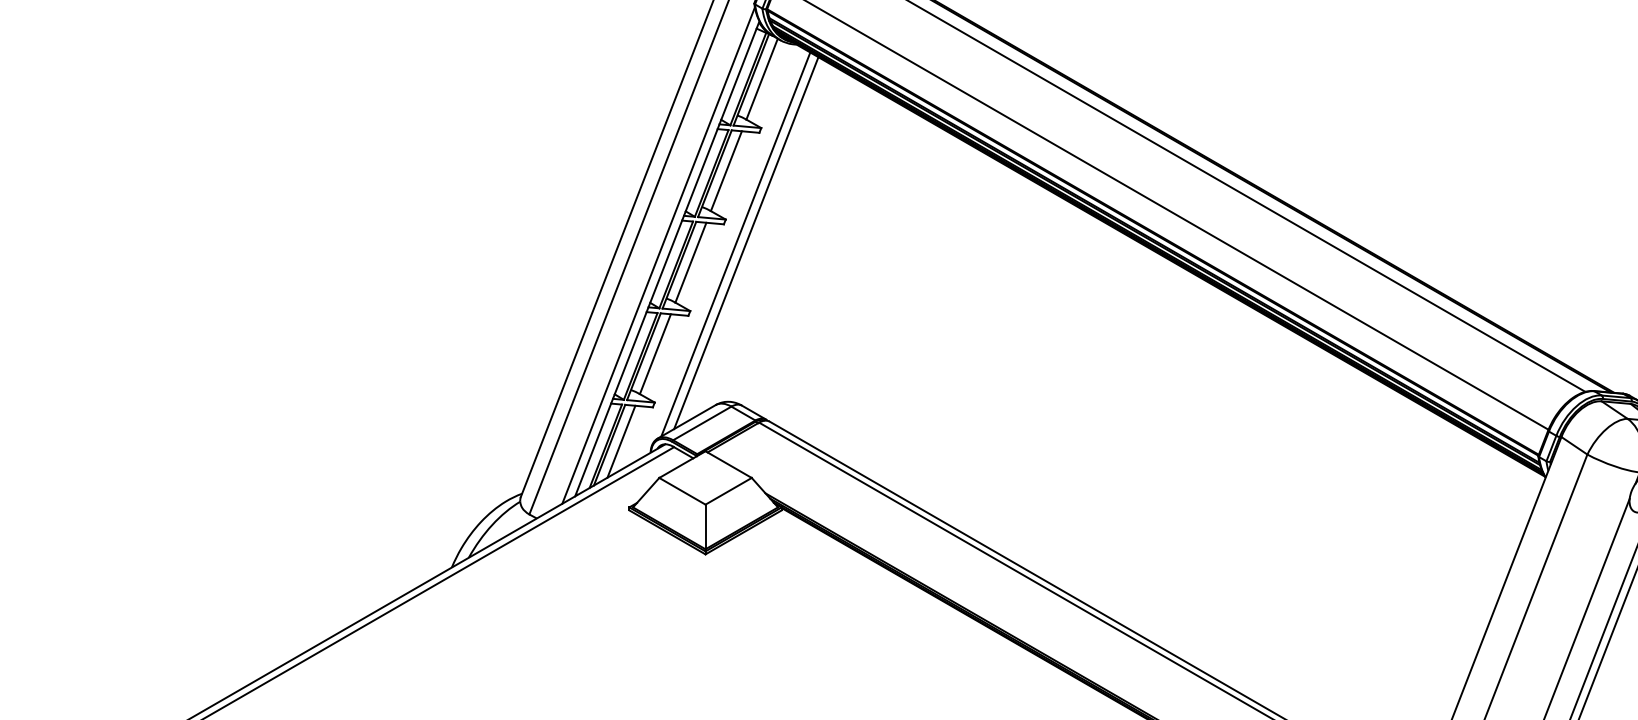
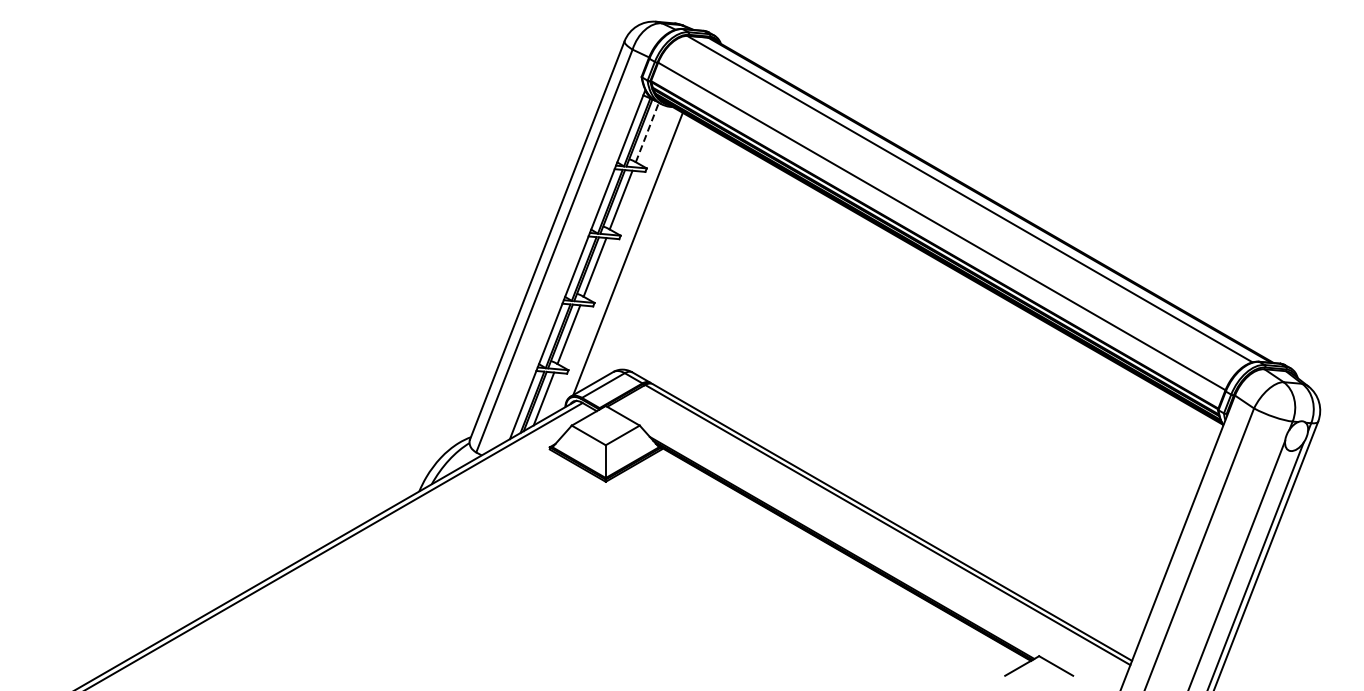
line: (762, 79) -> (647, 132), solid -> dashed
line: (745, 242) -> (635, 252), removed
line: (658, 254) -> (571, 261), removed

